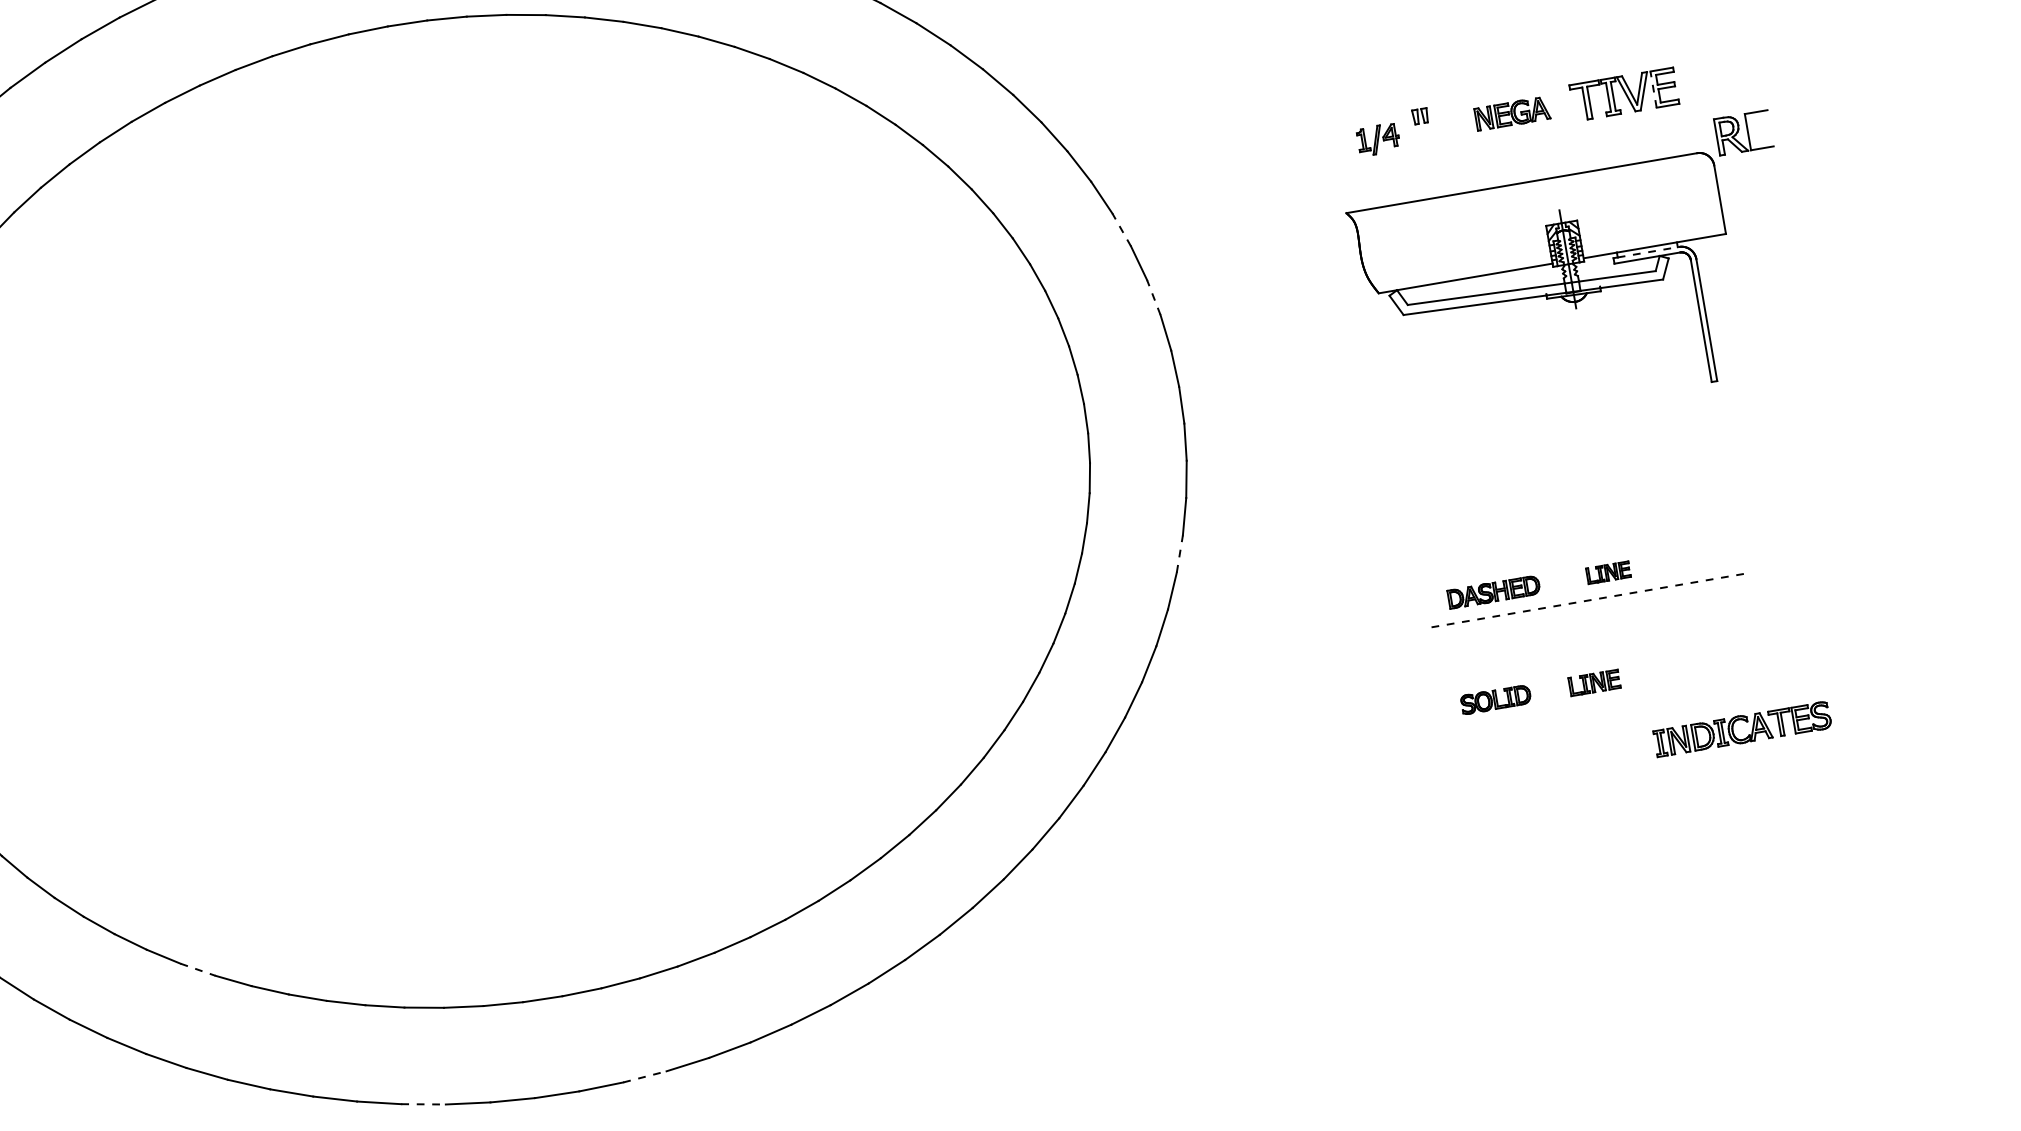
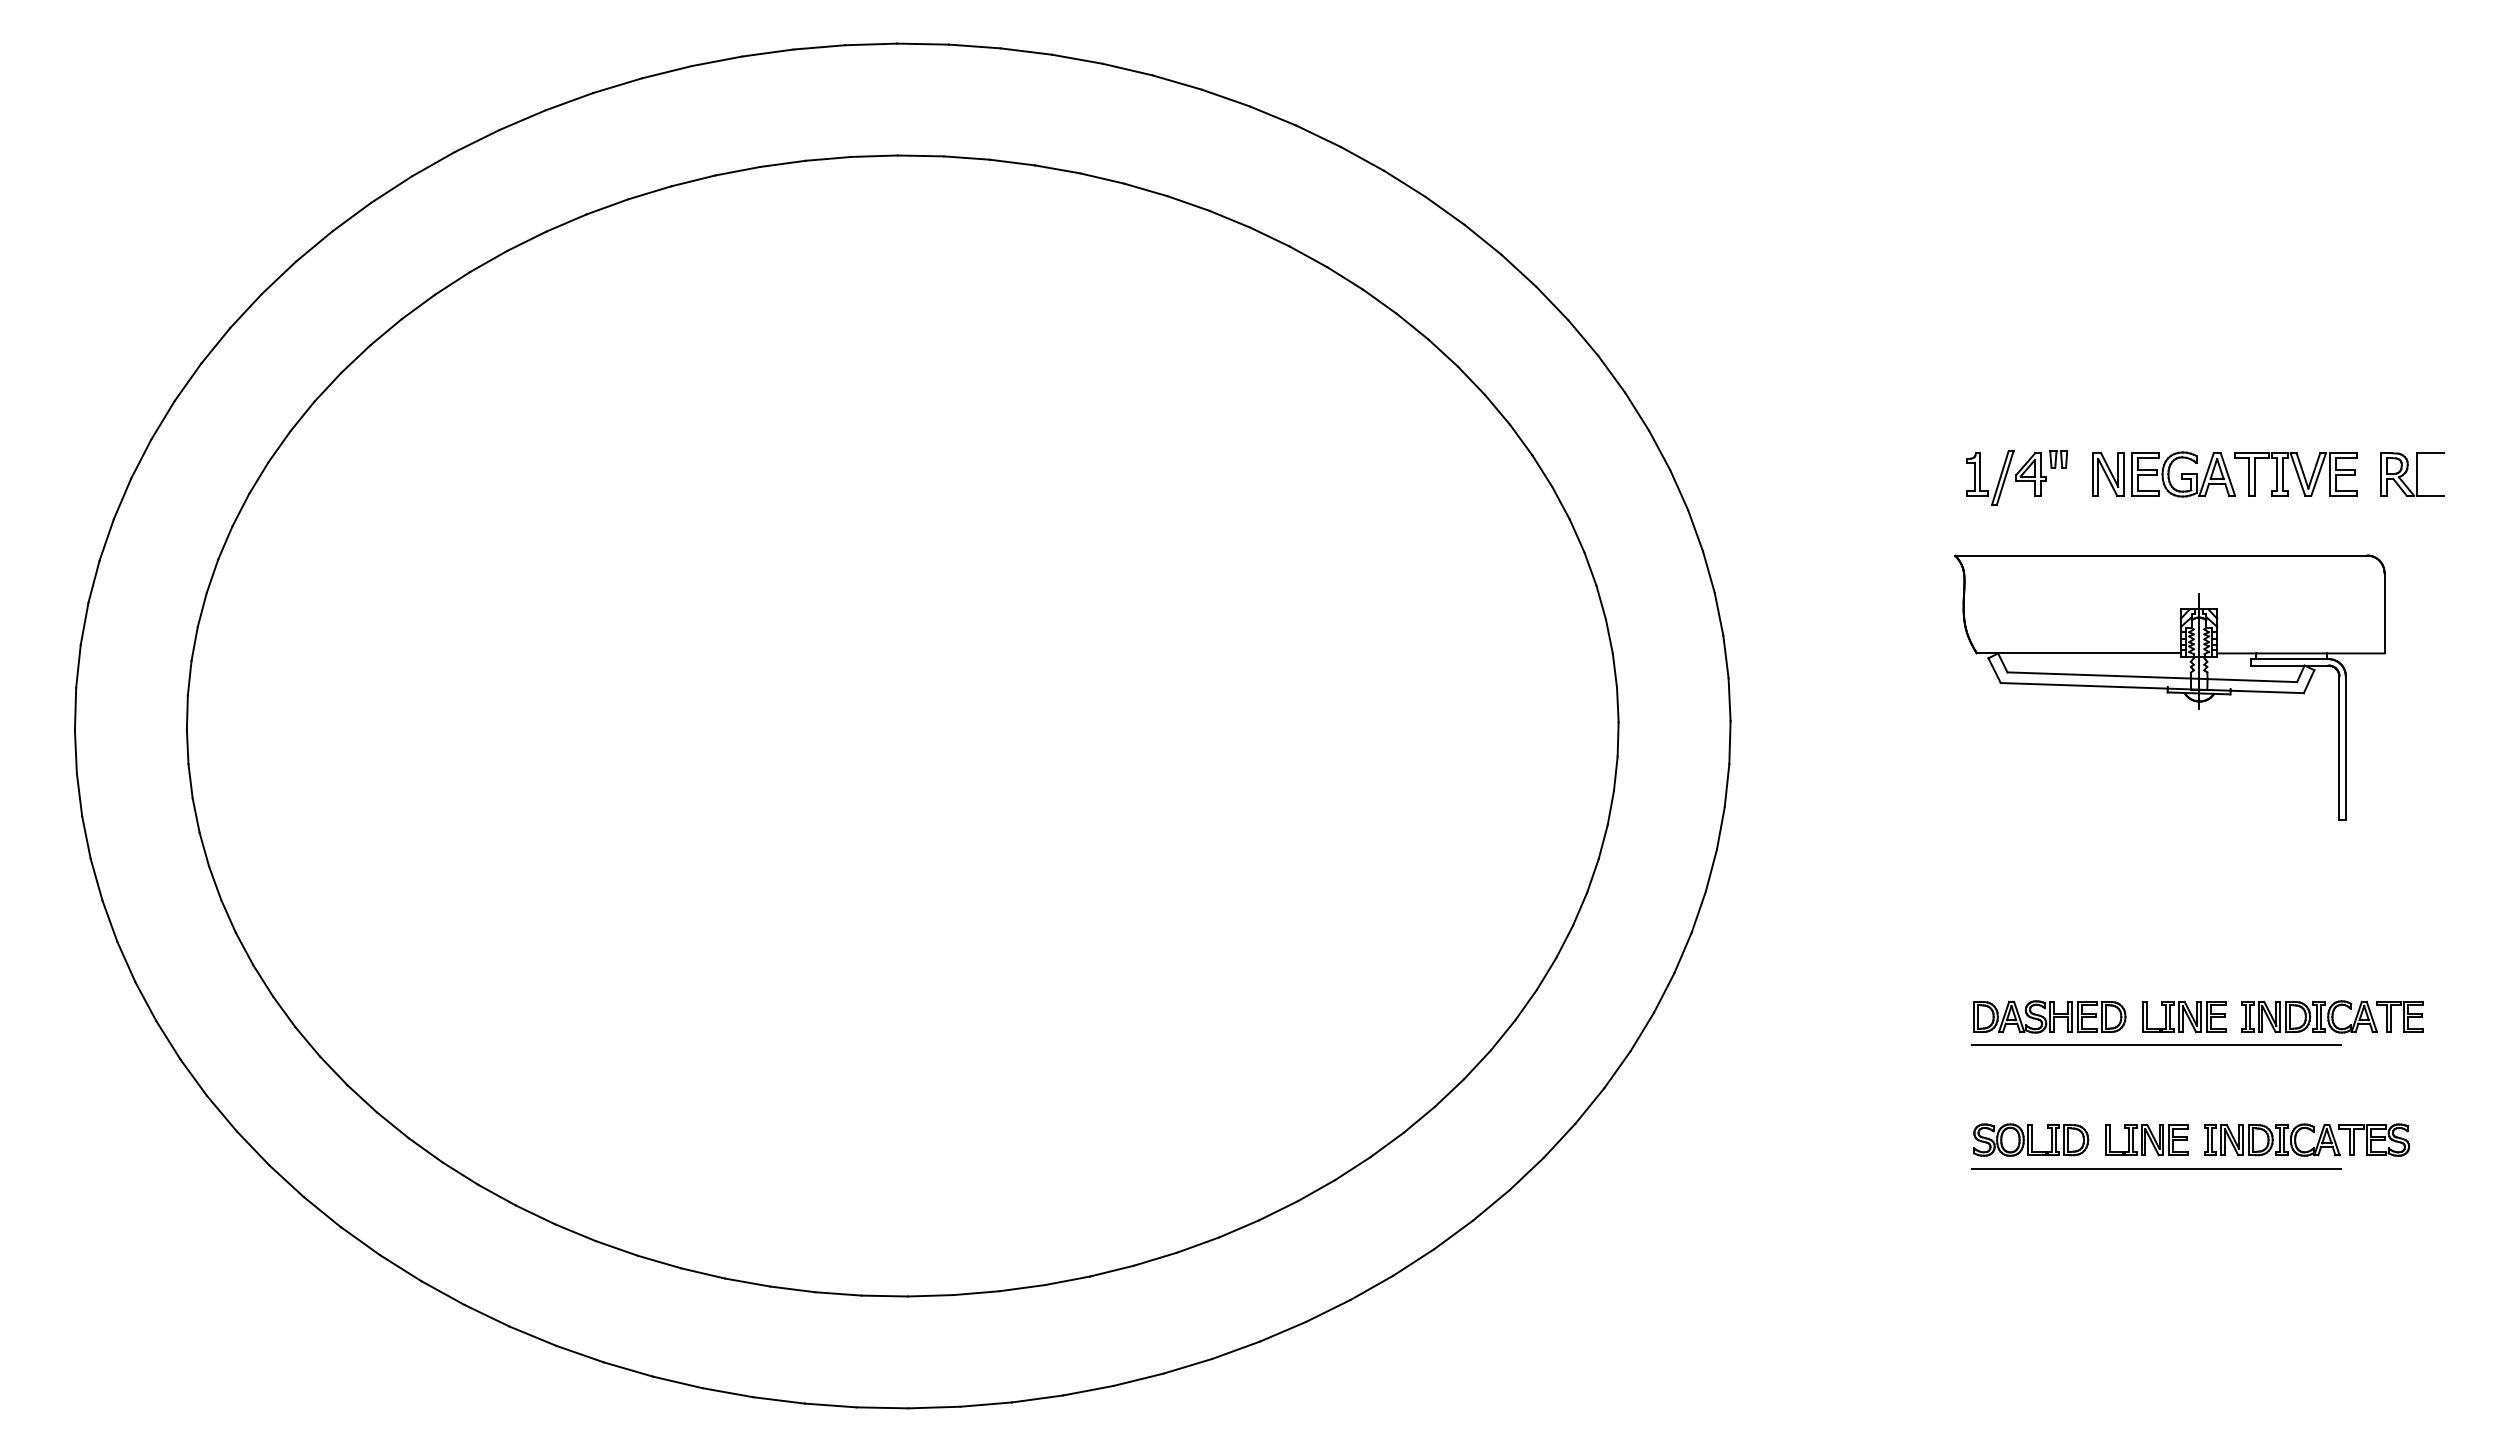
line: (1653, 89) -> (2330, 474), dashed -> solid
part: (1512, 113) -> (2164, 474), size x1.67
part: (1743, 132) -> (2412, 474), moved
part: (1378, 139) -> (2006, 477), size x1.67
line: (1121, 229) -> (1695, 530), dashed -> solid
line: (1649, 252) -> (2293, 659), dashed -> solid
line: (1154, 297) -> (1719, 614), dashed -> solid
part: (1734, 550) -> (2332, 1016), added
line: (1179, 554) -> (1698, 912), dashed -> solid
part: (1608, 573) -> (2184, 1017), size x1.67
part: (1493, 591) -> (2049, 1016), size x1.43
line: (1588, 600) -> (2156, 1044), dashed -> solid
part: (1594, 683) -> (2146, 1140), size x1.43
part: (1496, 699) -> (2031, 1139), size x1.43
line: (1606, 706) -> (2155, 1169), added
part: (1746, 722) -> (2312, 1132), moved
line: (198, 969) -> (497, 1195), dashed -> solid
line: (645, 1076) -> (986, 1404), dashed -> solid
line: (423, 1104) -> (728, 1392), dashed -> solid

